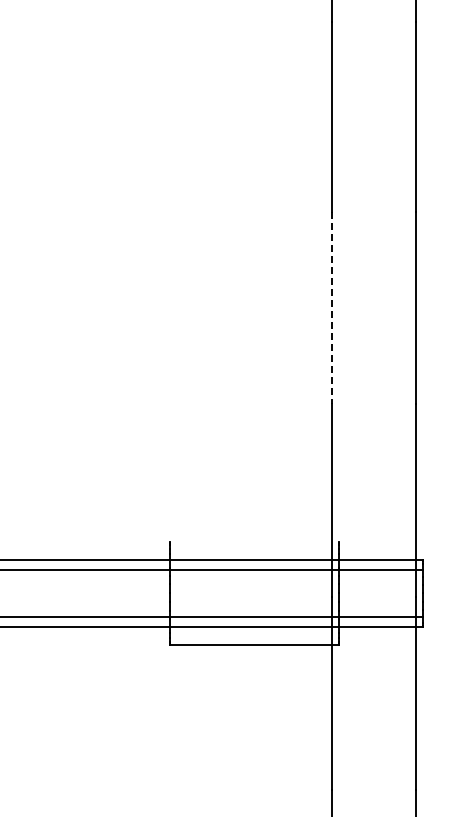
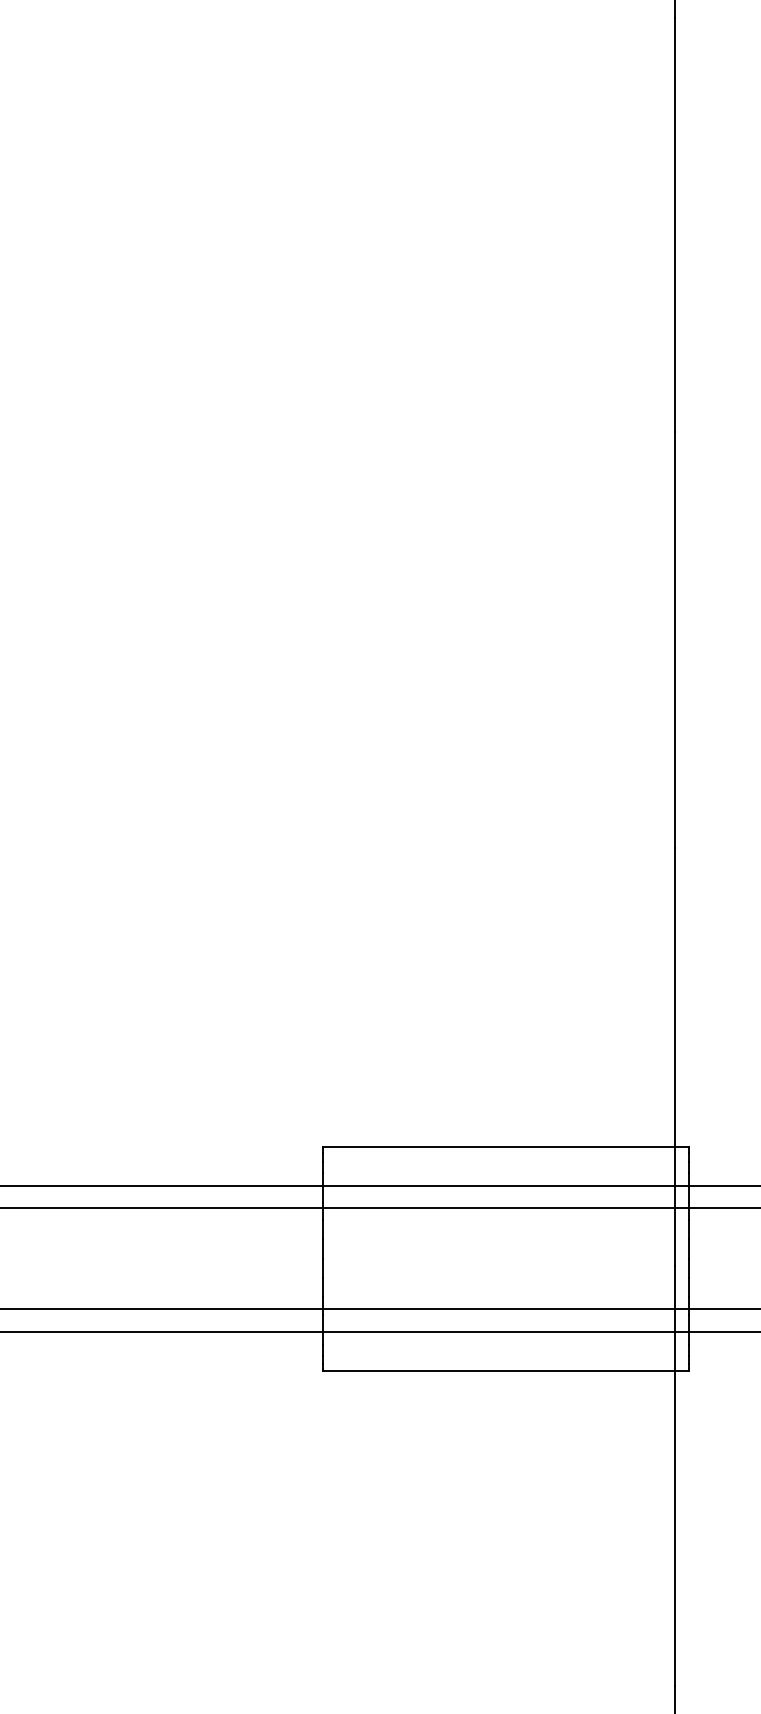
line: (332, 308) -> (675, 640), dashed -> solid
line: (253, 541) -> (504, 1146), added

